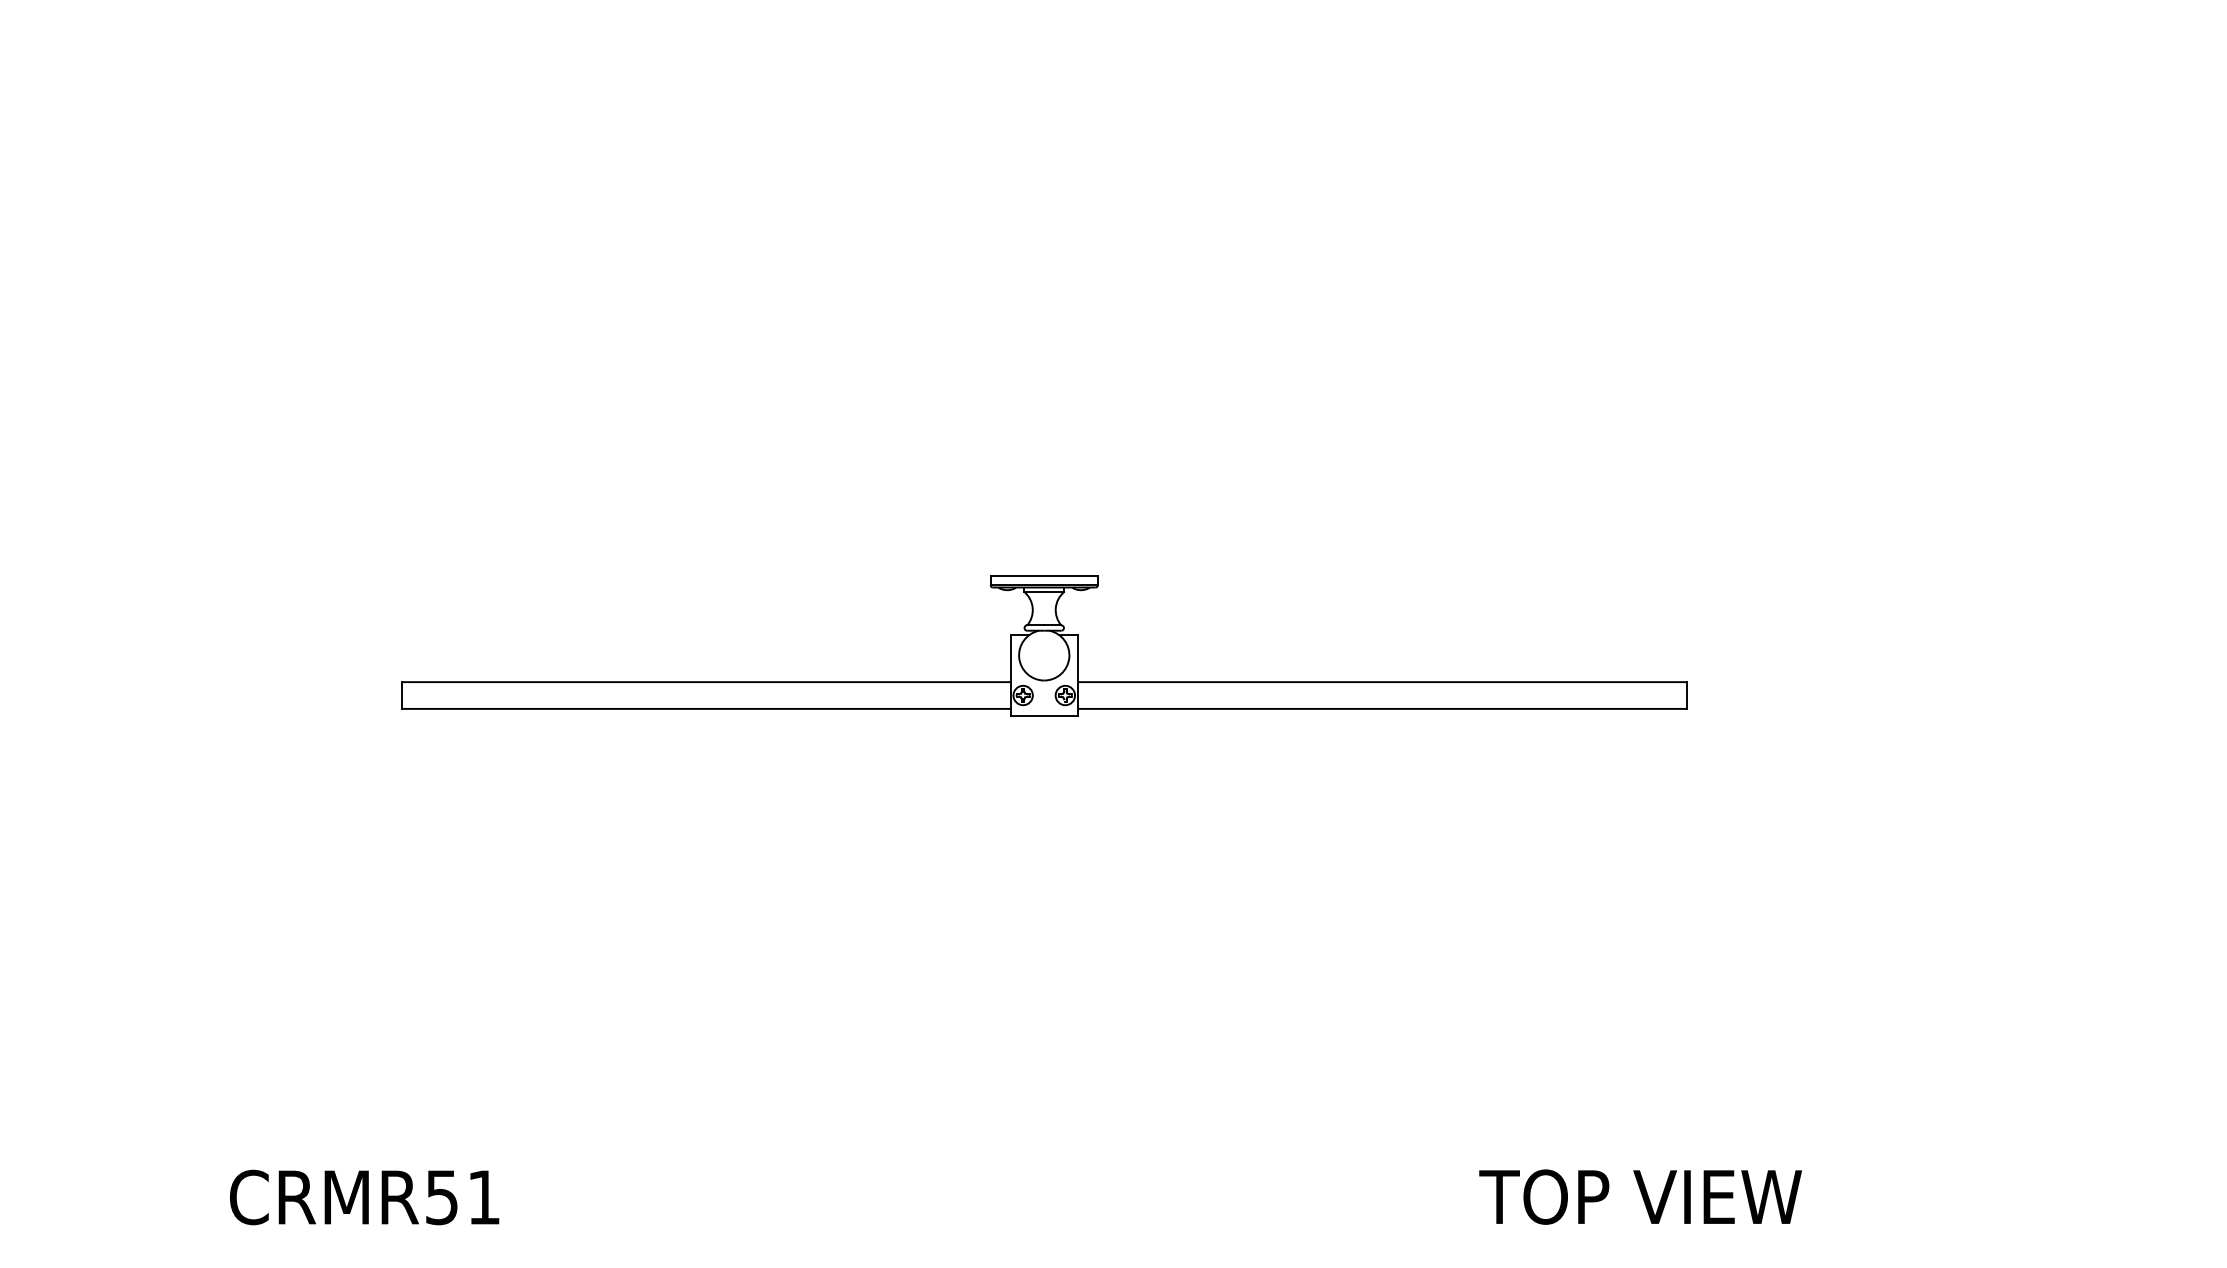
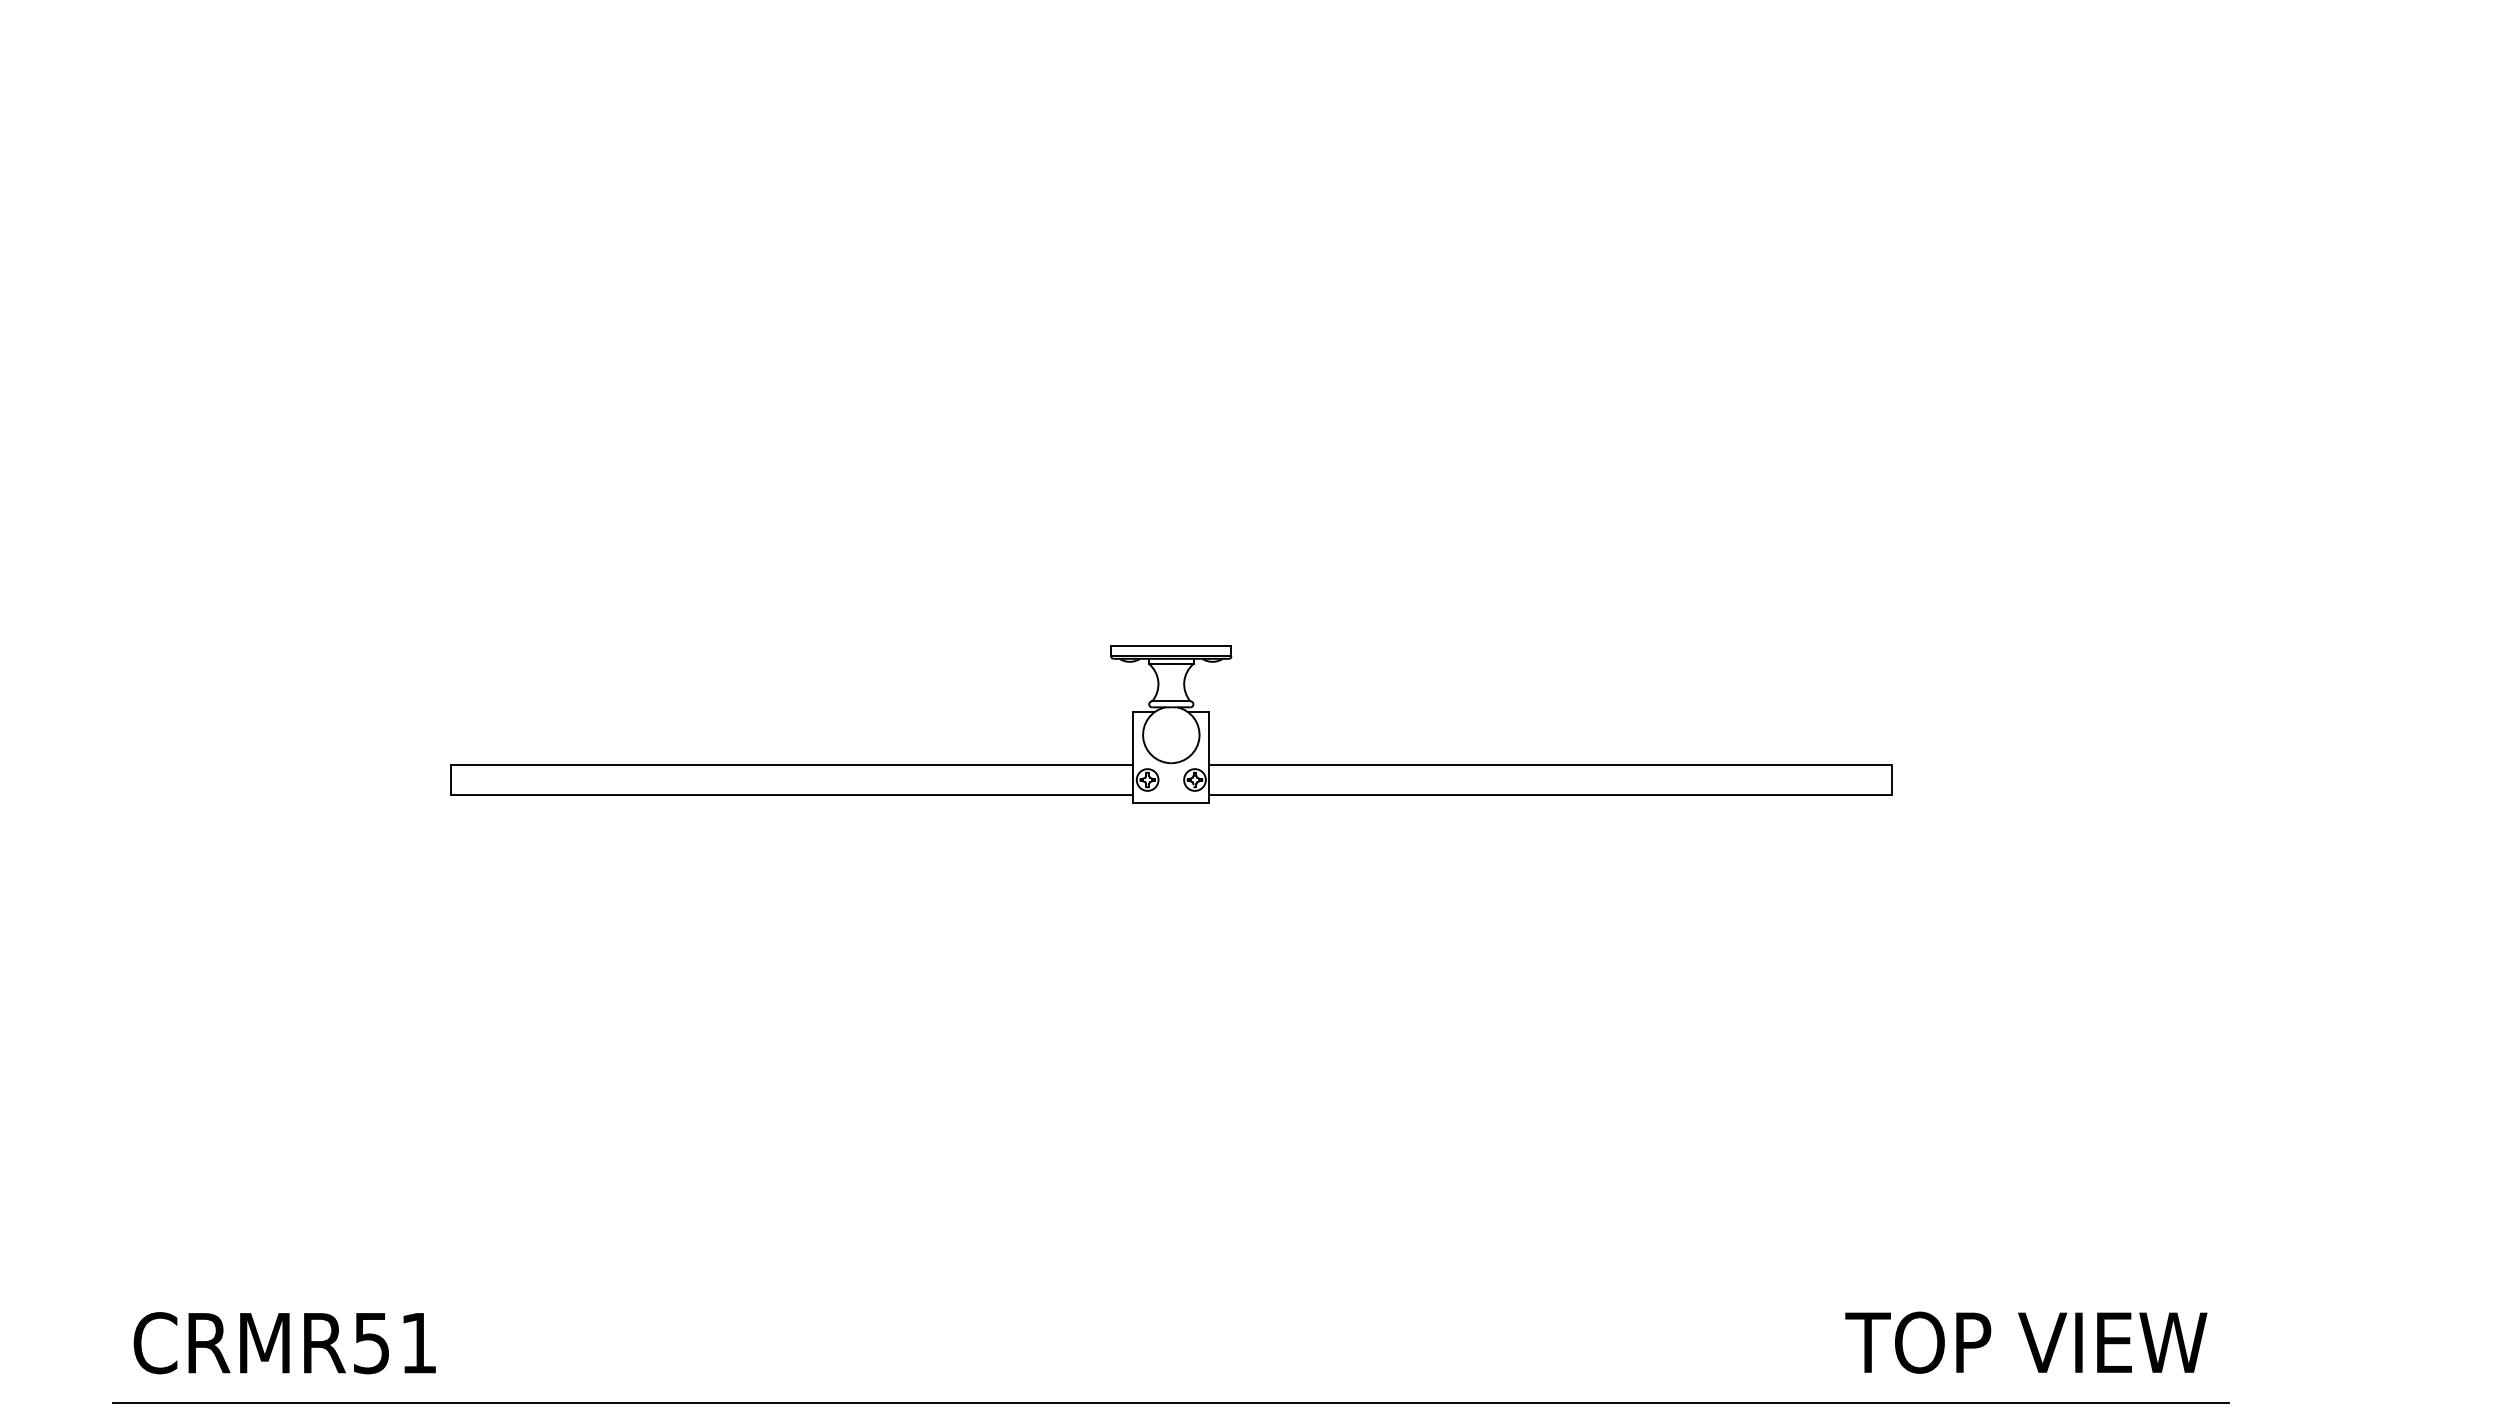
text: (1640, 1196) -> (2026, 1342), moved
text: (364, 1197) -> (284, 1343), moved
line: (1044, 1251) -> (1171, 1403), added

